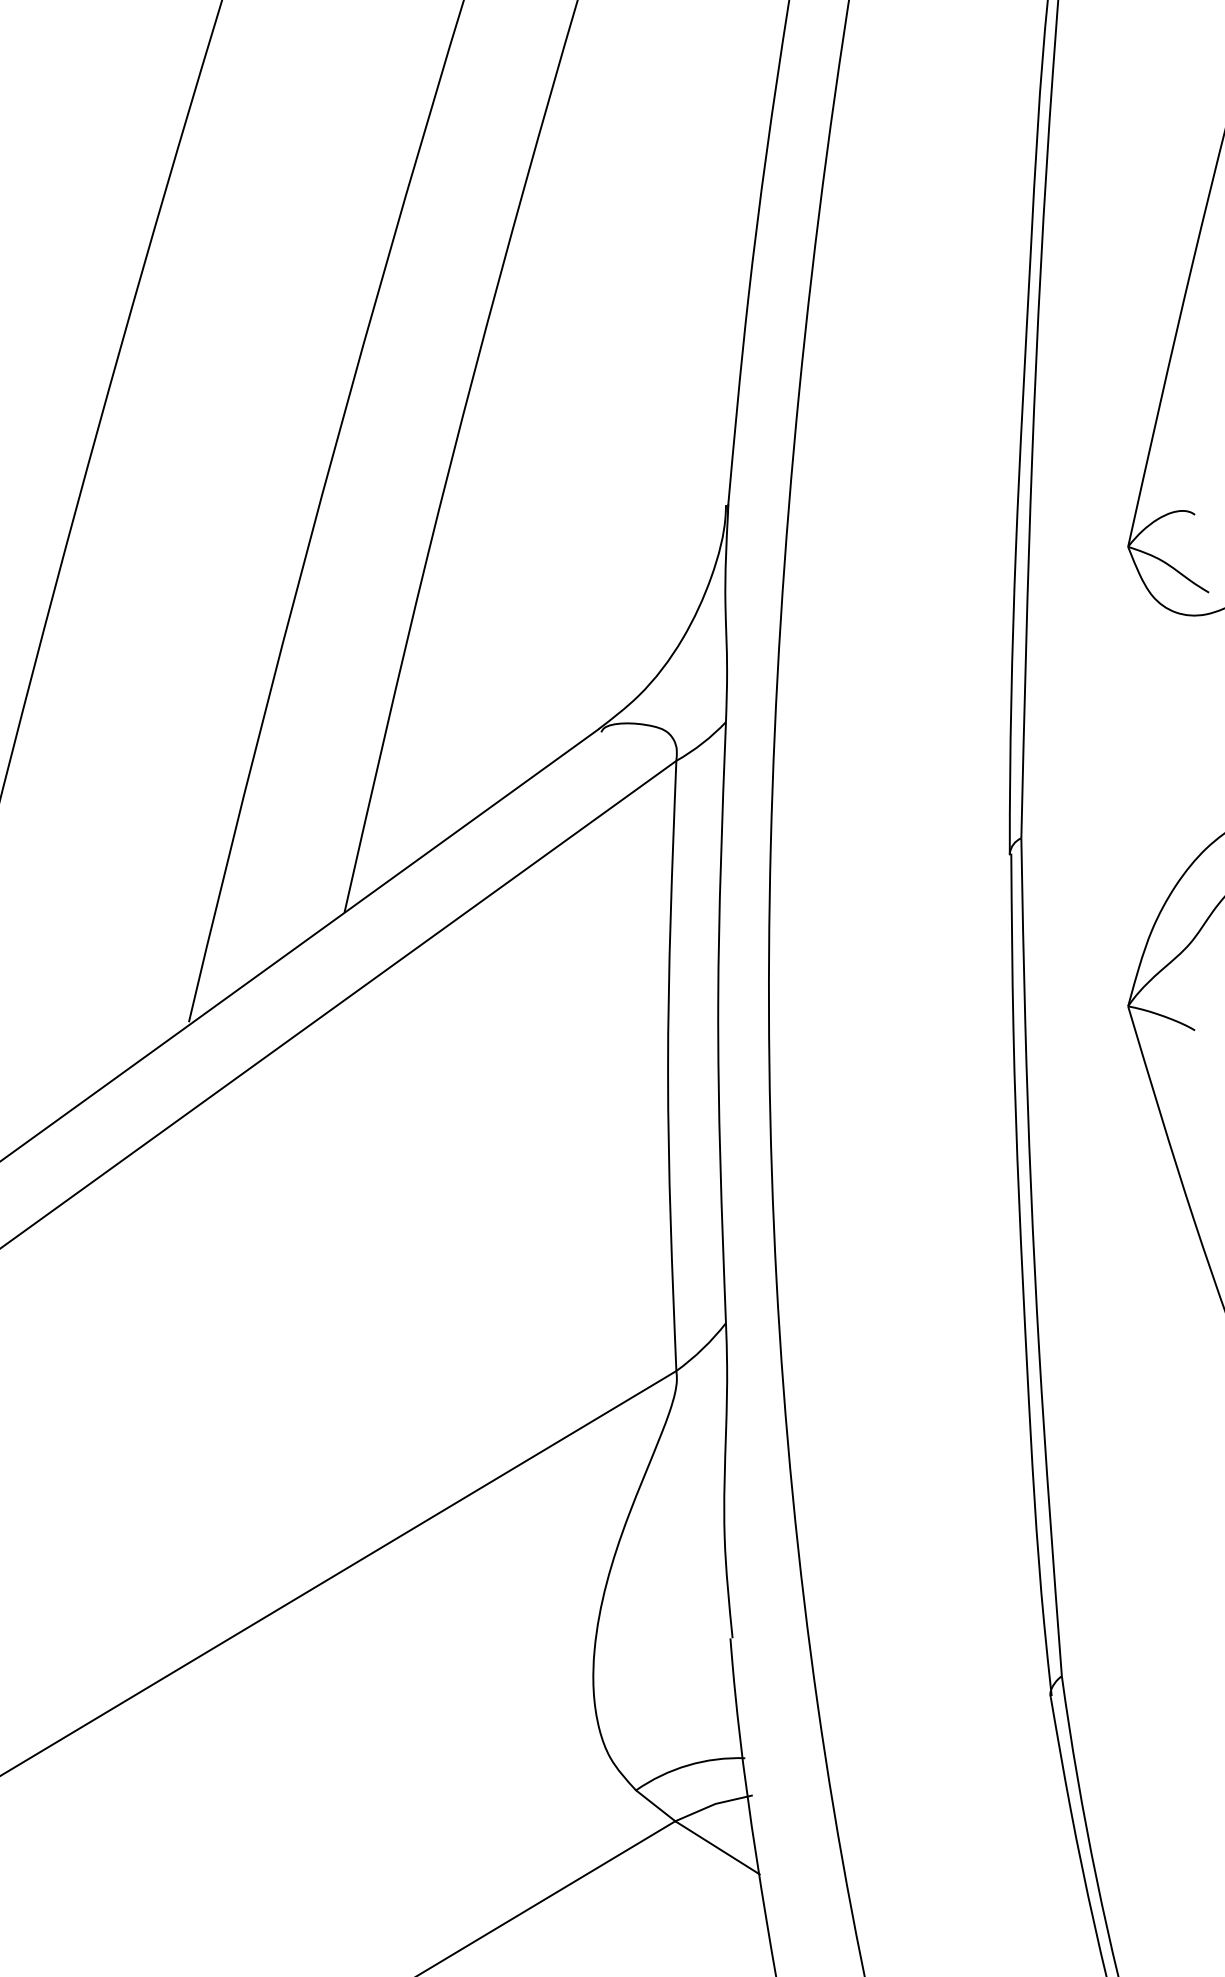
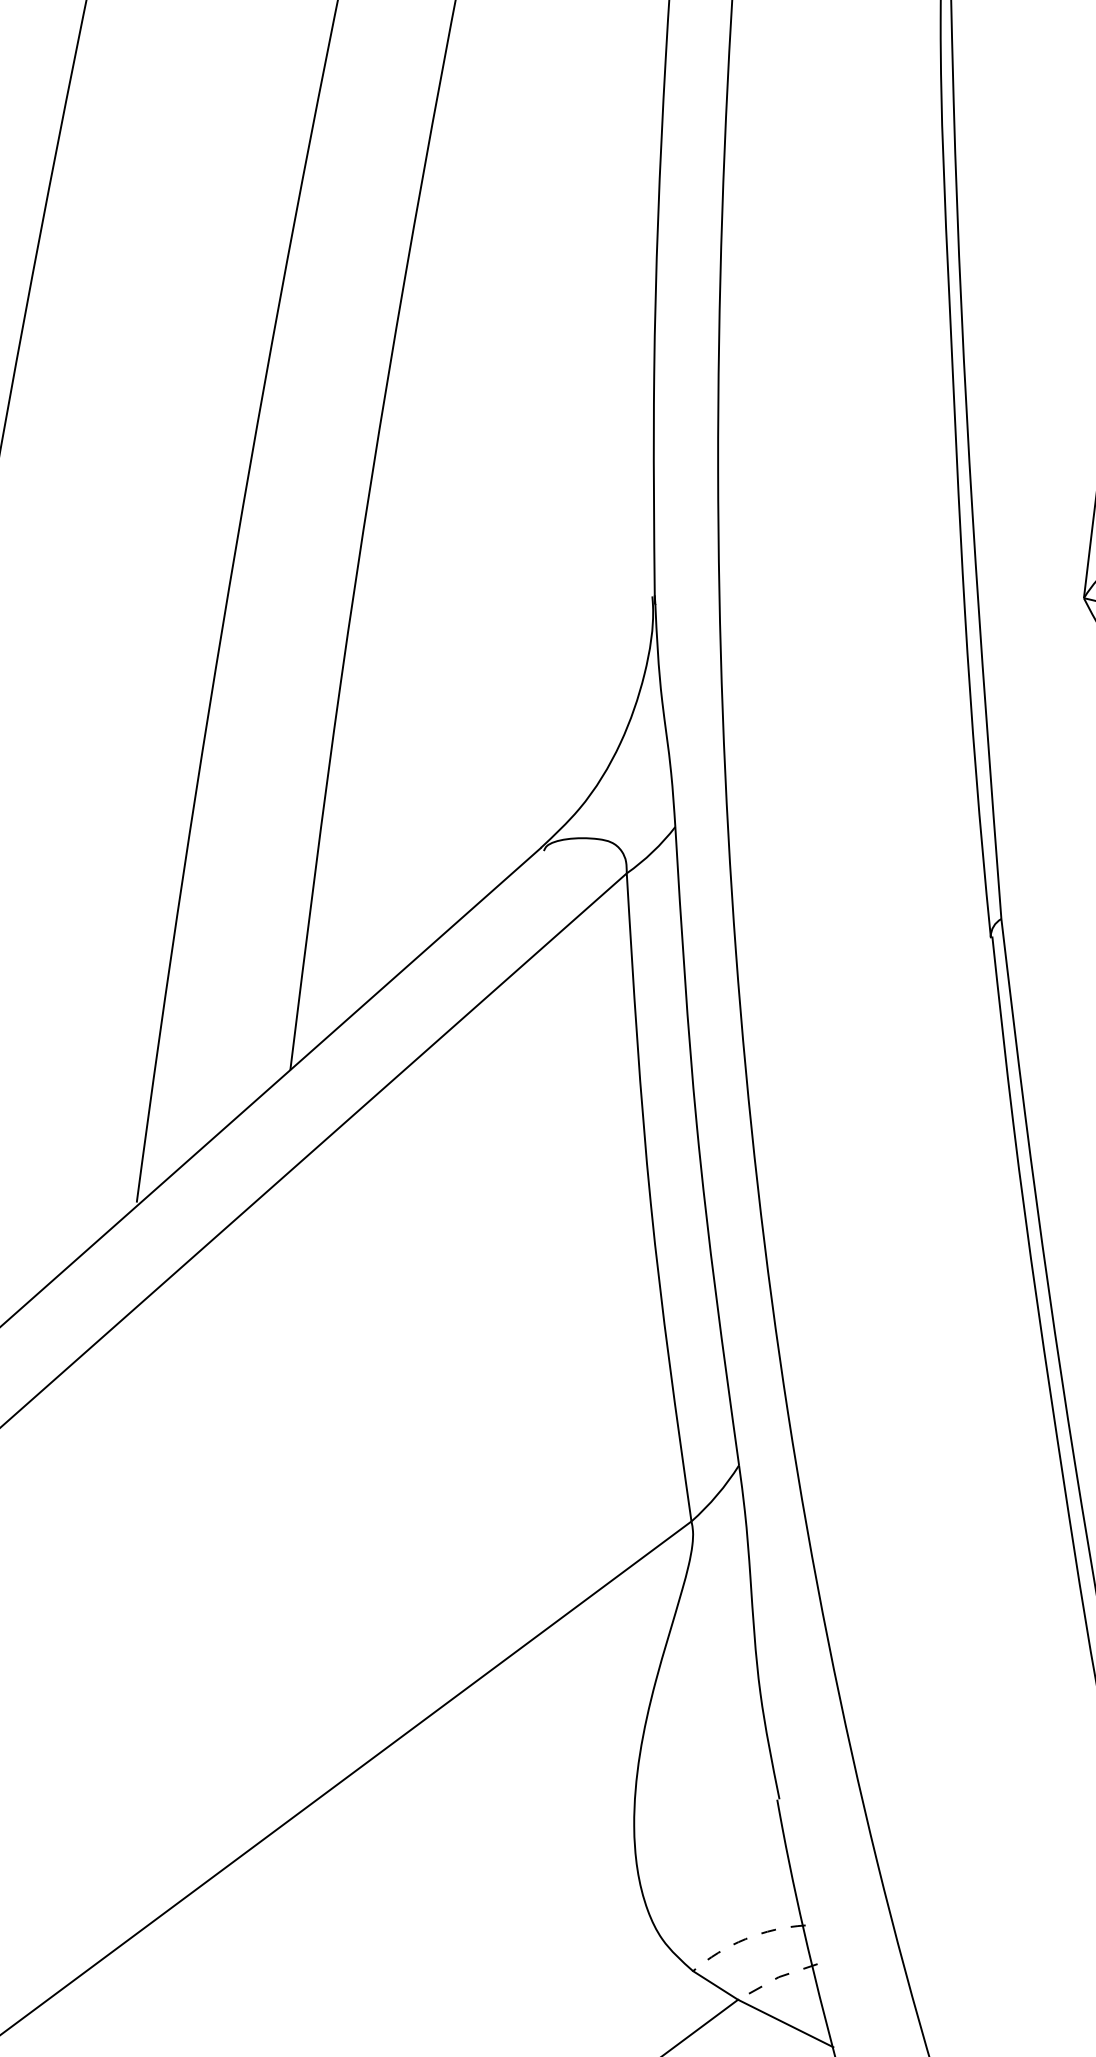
arc: (688, 1765) -> (746, 1939), solid -> dashed
line: (713, 1804) -> (776, 1977), solid -> dashed

